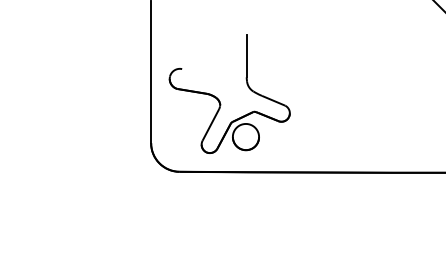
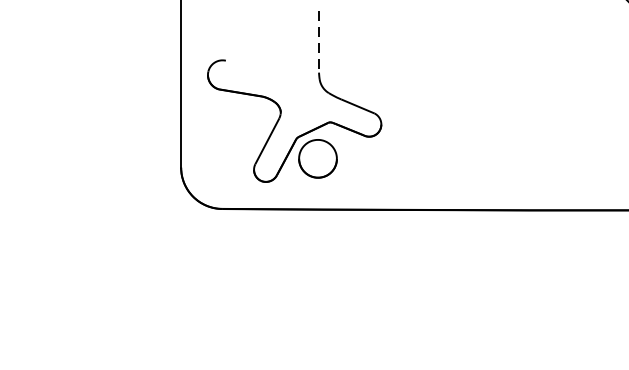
line: (246, 56) -> (318, 42), solid -> dashed

